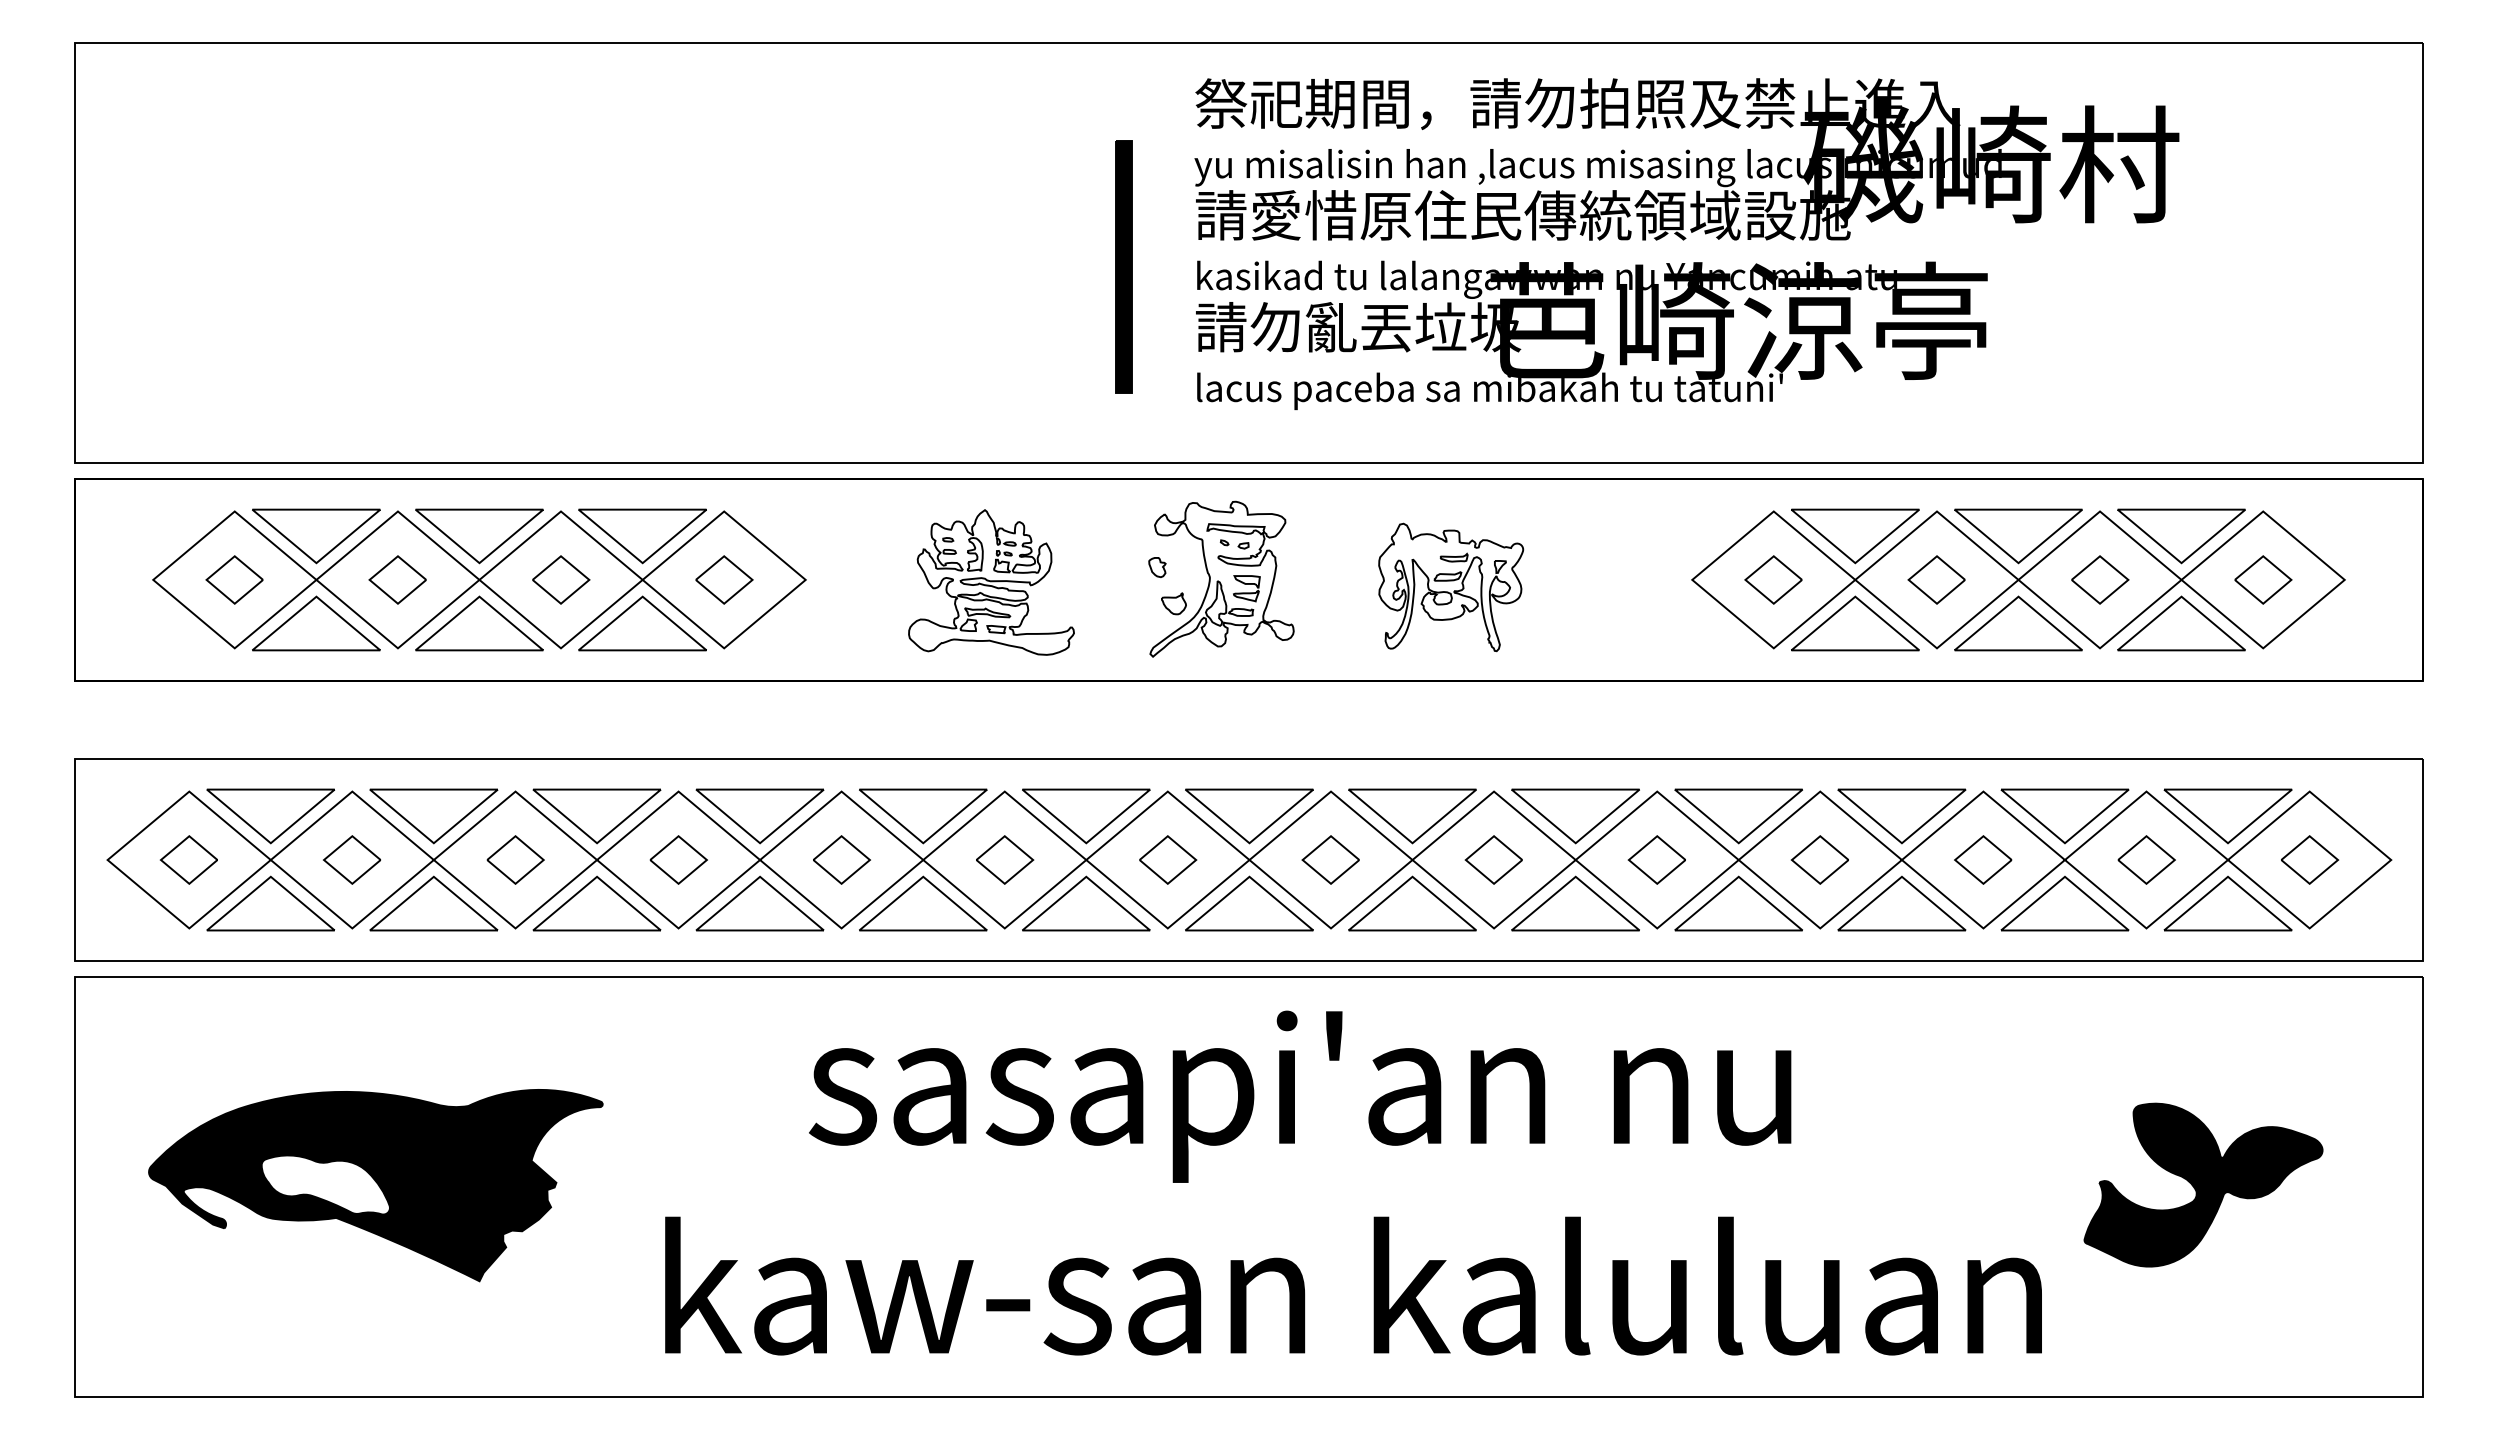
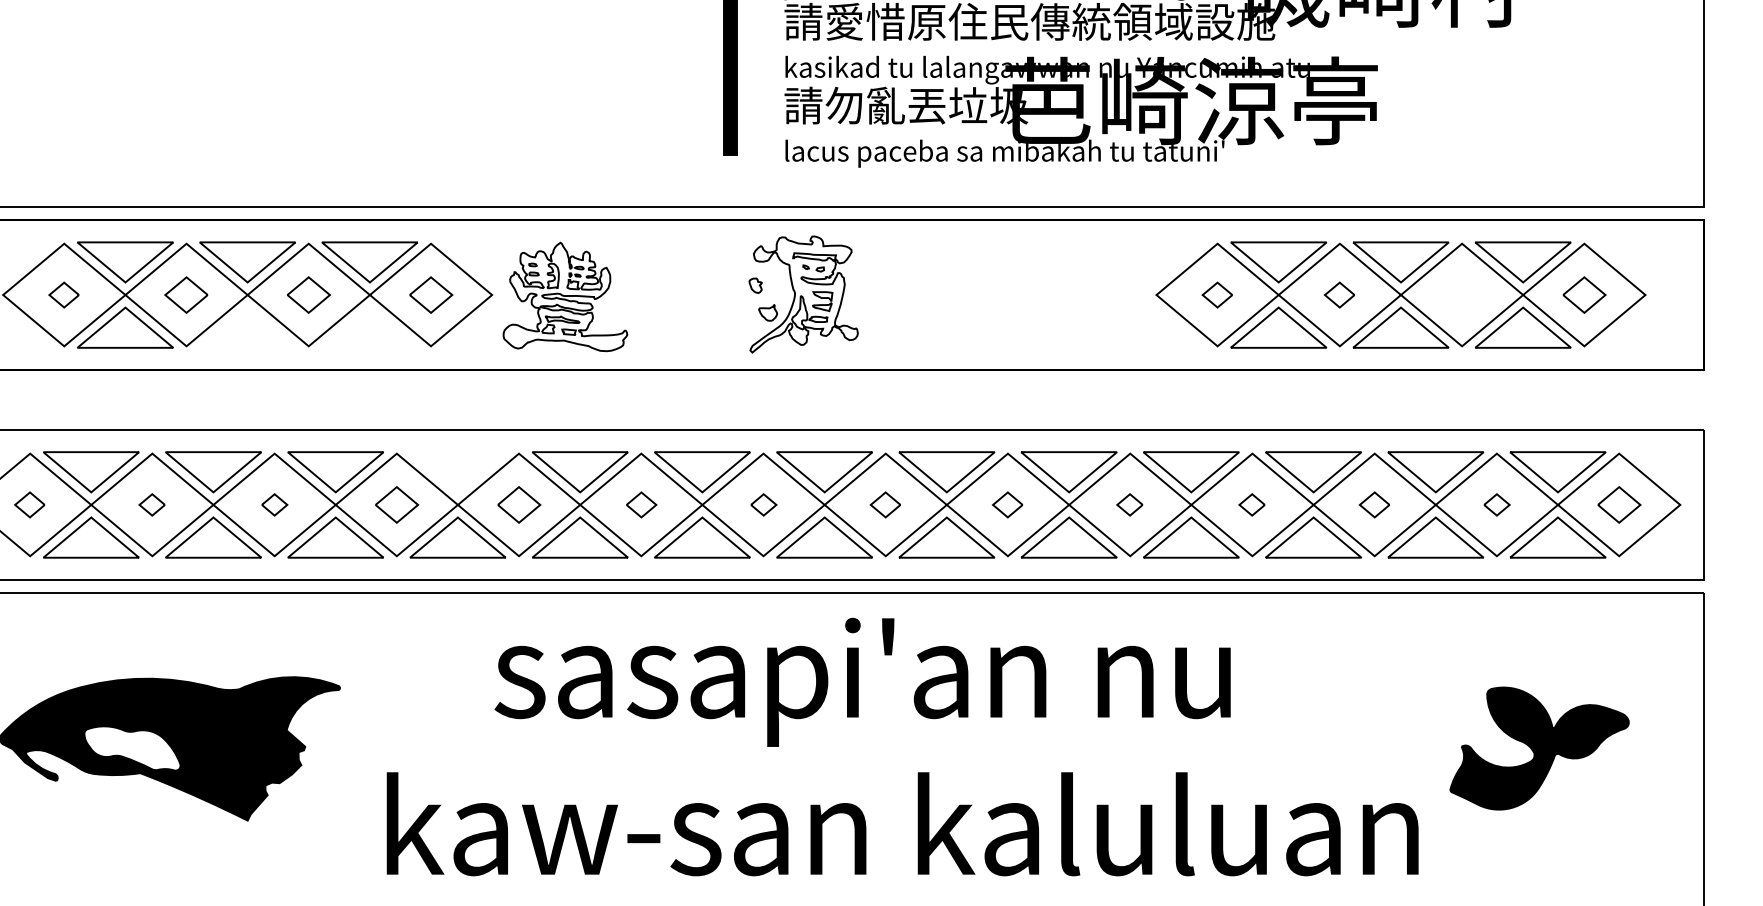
part: (234, 579) -> (64, 294), size x0.7
part: (1773, 579) -> (1217, 294), size x0.7
part: (1936, 579) -> (1339, 294), size x0.7
part: (2100, 579) -> (1462, 294), removed
part: (991, 582) -> (565, 296), moved
part: (1451, 587) -> (976, 300), removed
part: (479, 623) -> (247, 327), removed
part: (642, 623) -> (369, 327), removed
part: (759, 816) -> (457, 472), removed
part: (188, 859) -> (29, 504), size x0.7
part: (351, 859) -> (151, 504), size x0.6
part: (515, 859) -> (274, 504), size x0.6
part: (1005, 859) -> (641, 504), size x0.7
part: (1168, 859) -> (764, 504), size x0.6
part: (1330, 859) -> (885, 504), size x0.7
part: (1493, 859) -> (1007, 504), size x0.7
part: (1656, 859) -> (1129, 504), size x0.6
part: (1819, 859) -> (1251, 504), size x0.6
part: (1983, 859) -> (1374, 504), size x0.7
part: (2146, 859) -> (1496, 504), size x0.6

